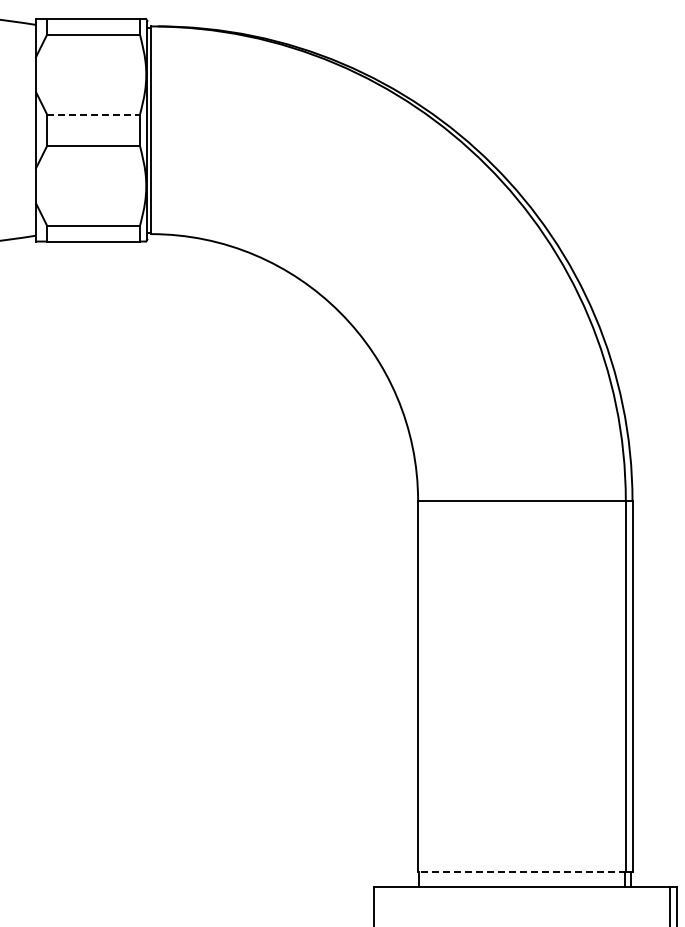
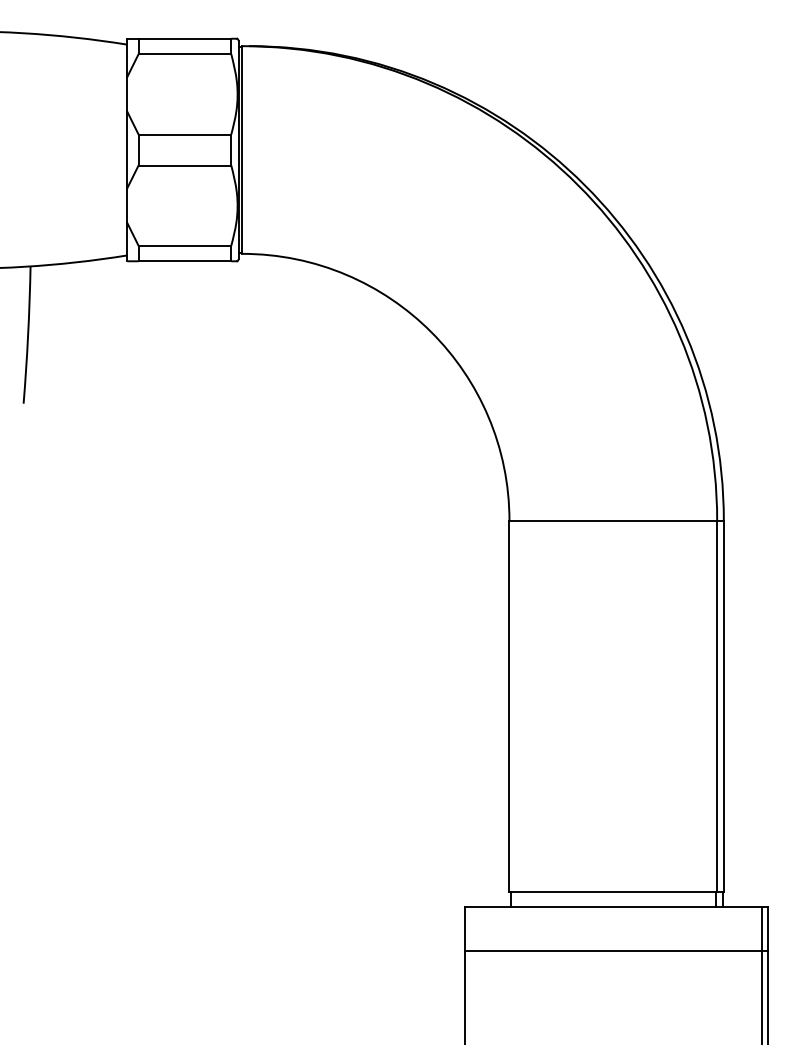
line: (94, 114) -> (185, 134), dashed -> solid
line: (522, 871) -> (613, 891), dashed -> solid

